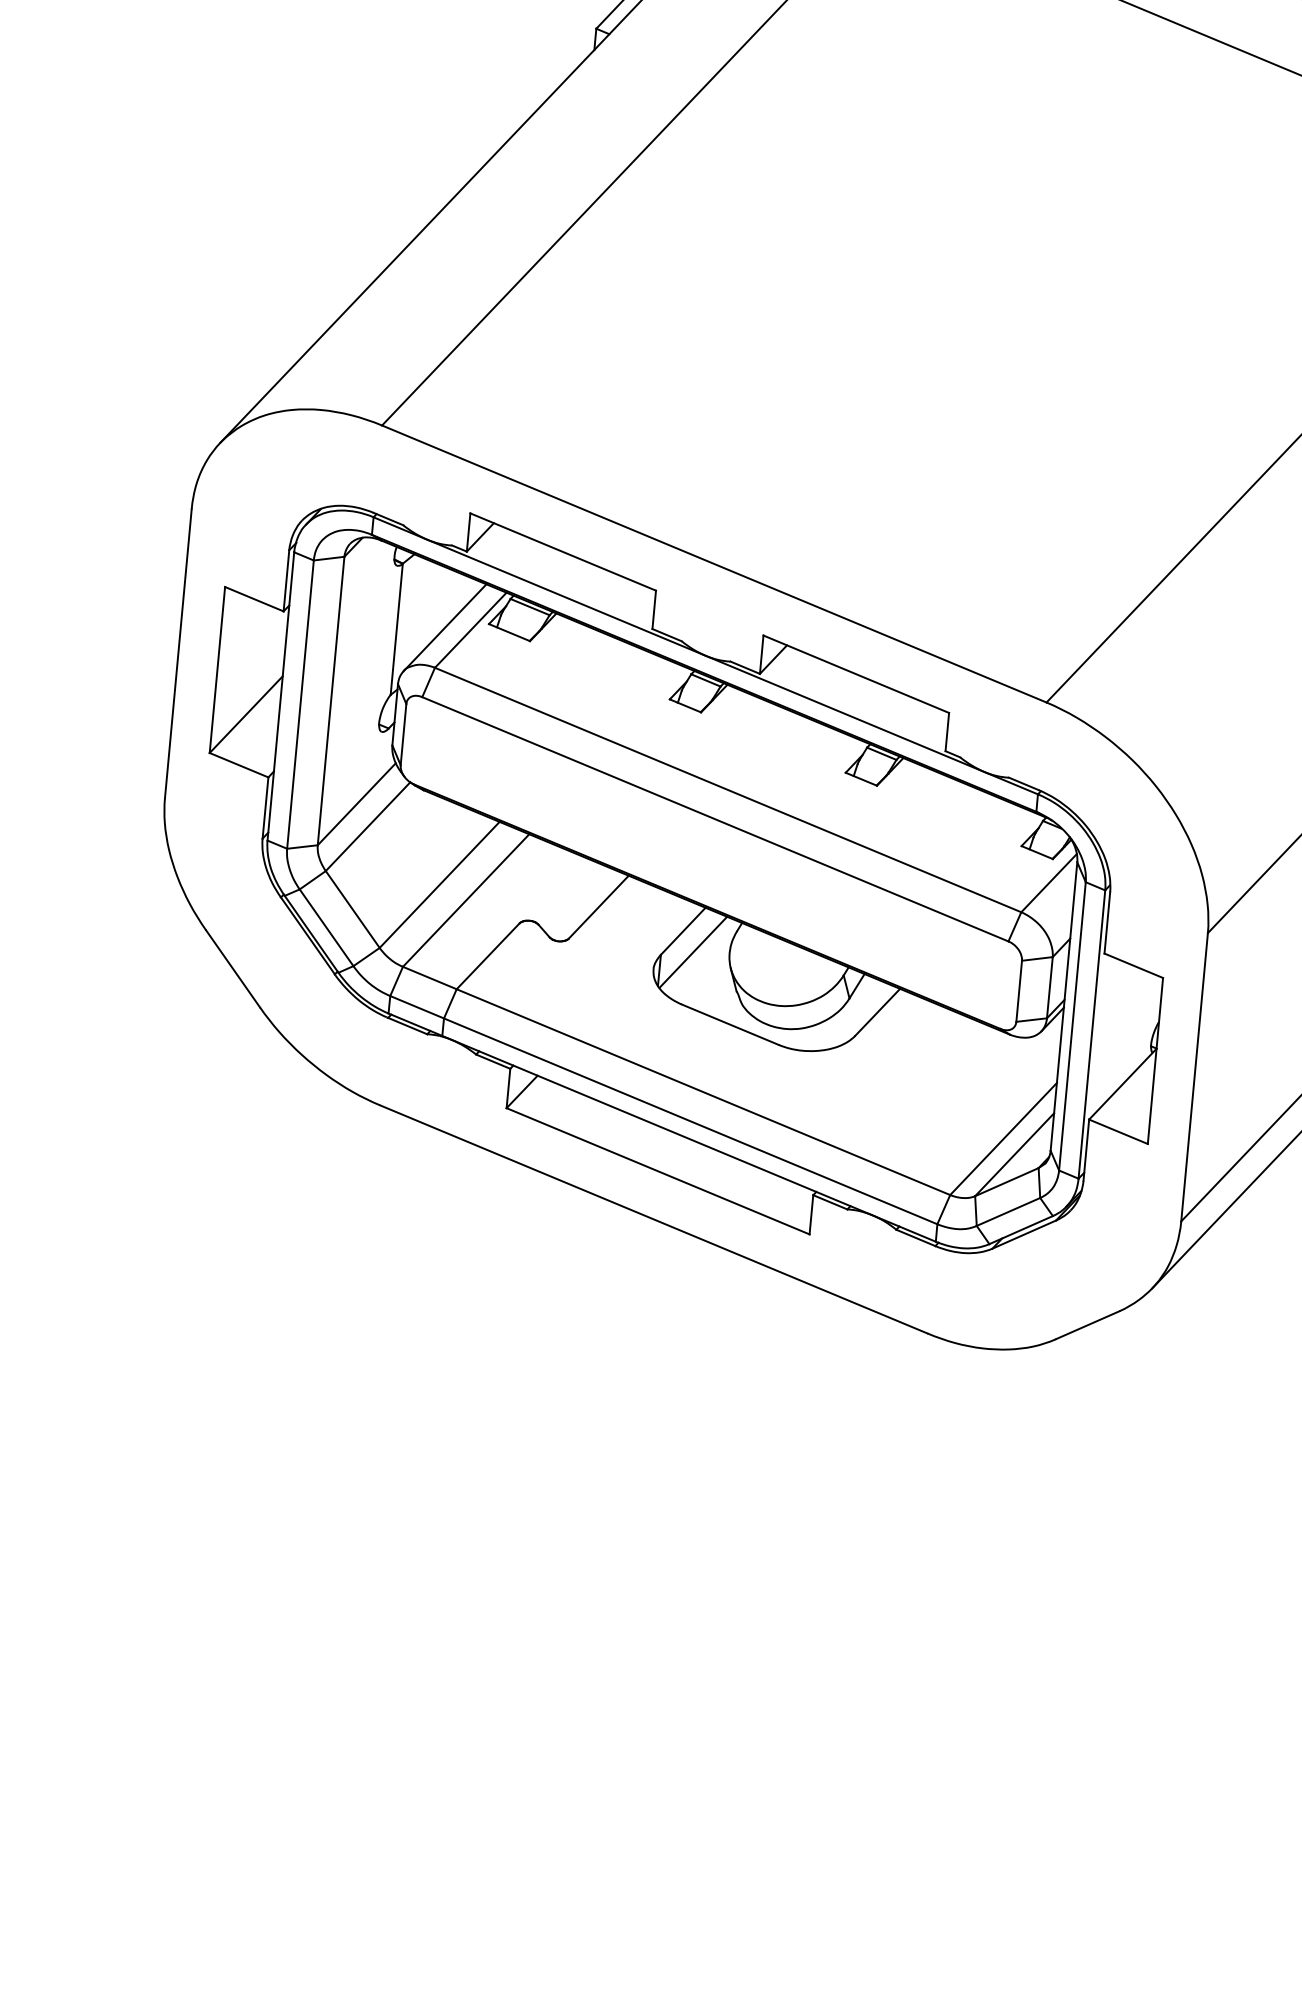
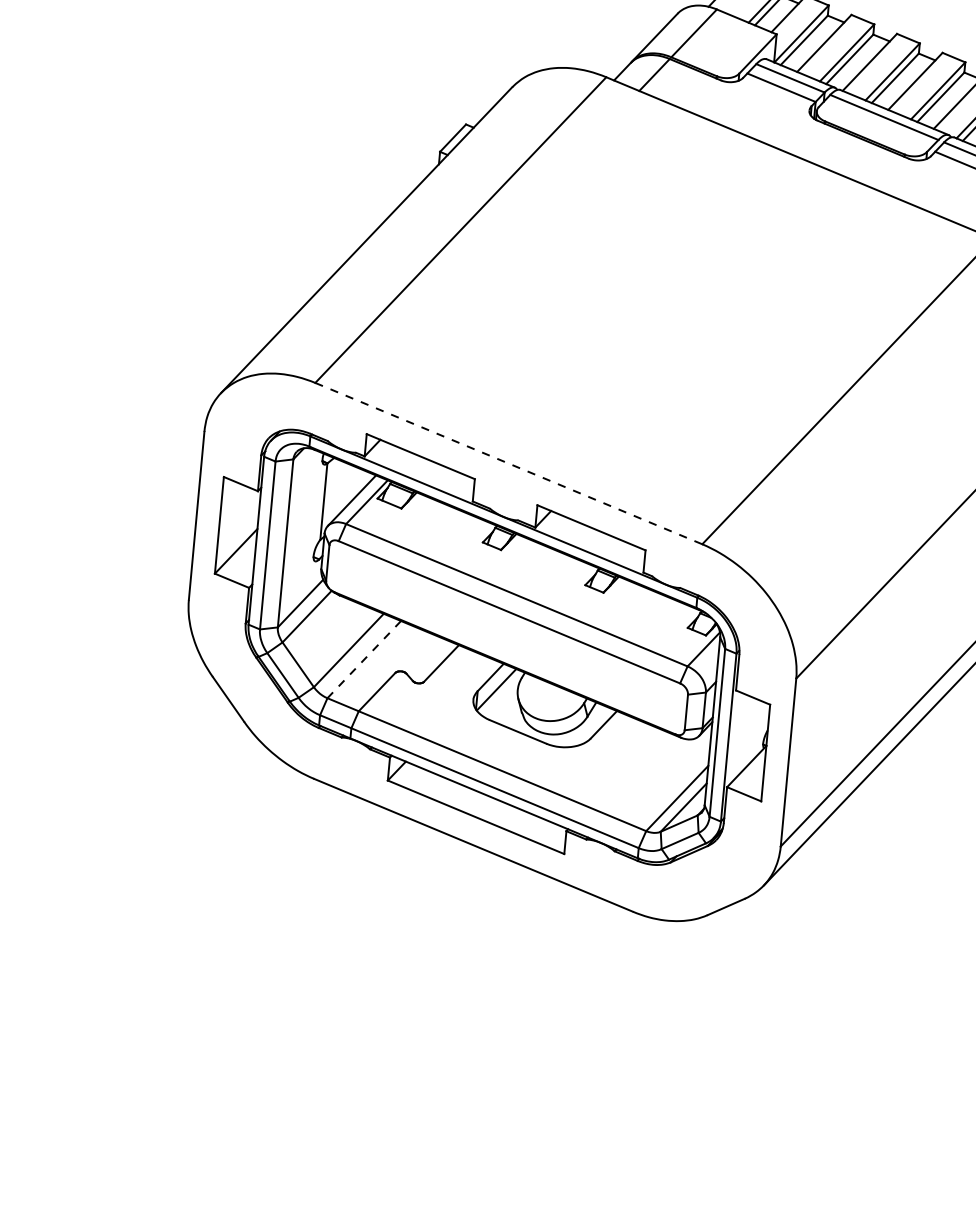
line: (713, 563) -> (508, 463), solid -> dashed
line: (464, 900) -> (363, 659), solid -> dashed

